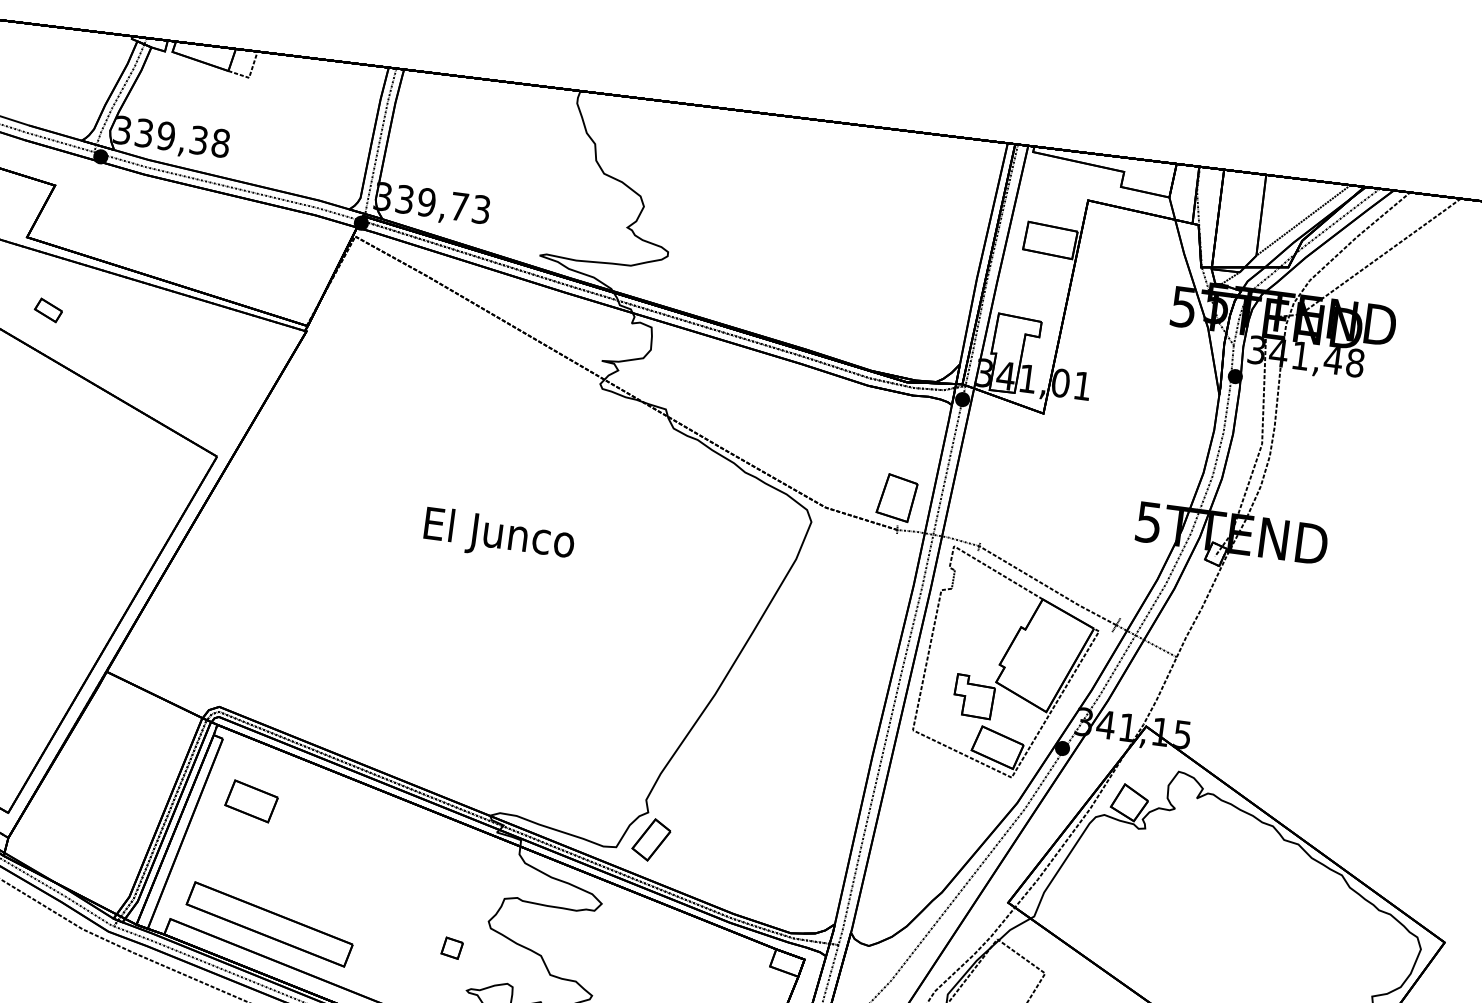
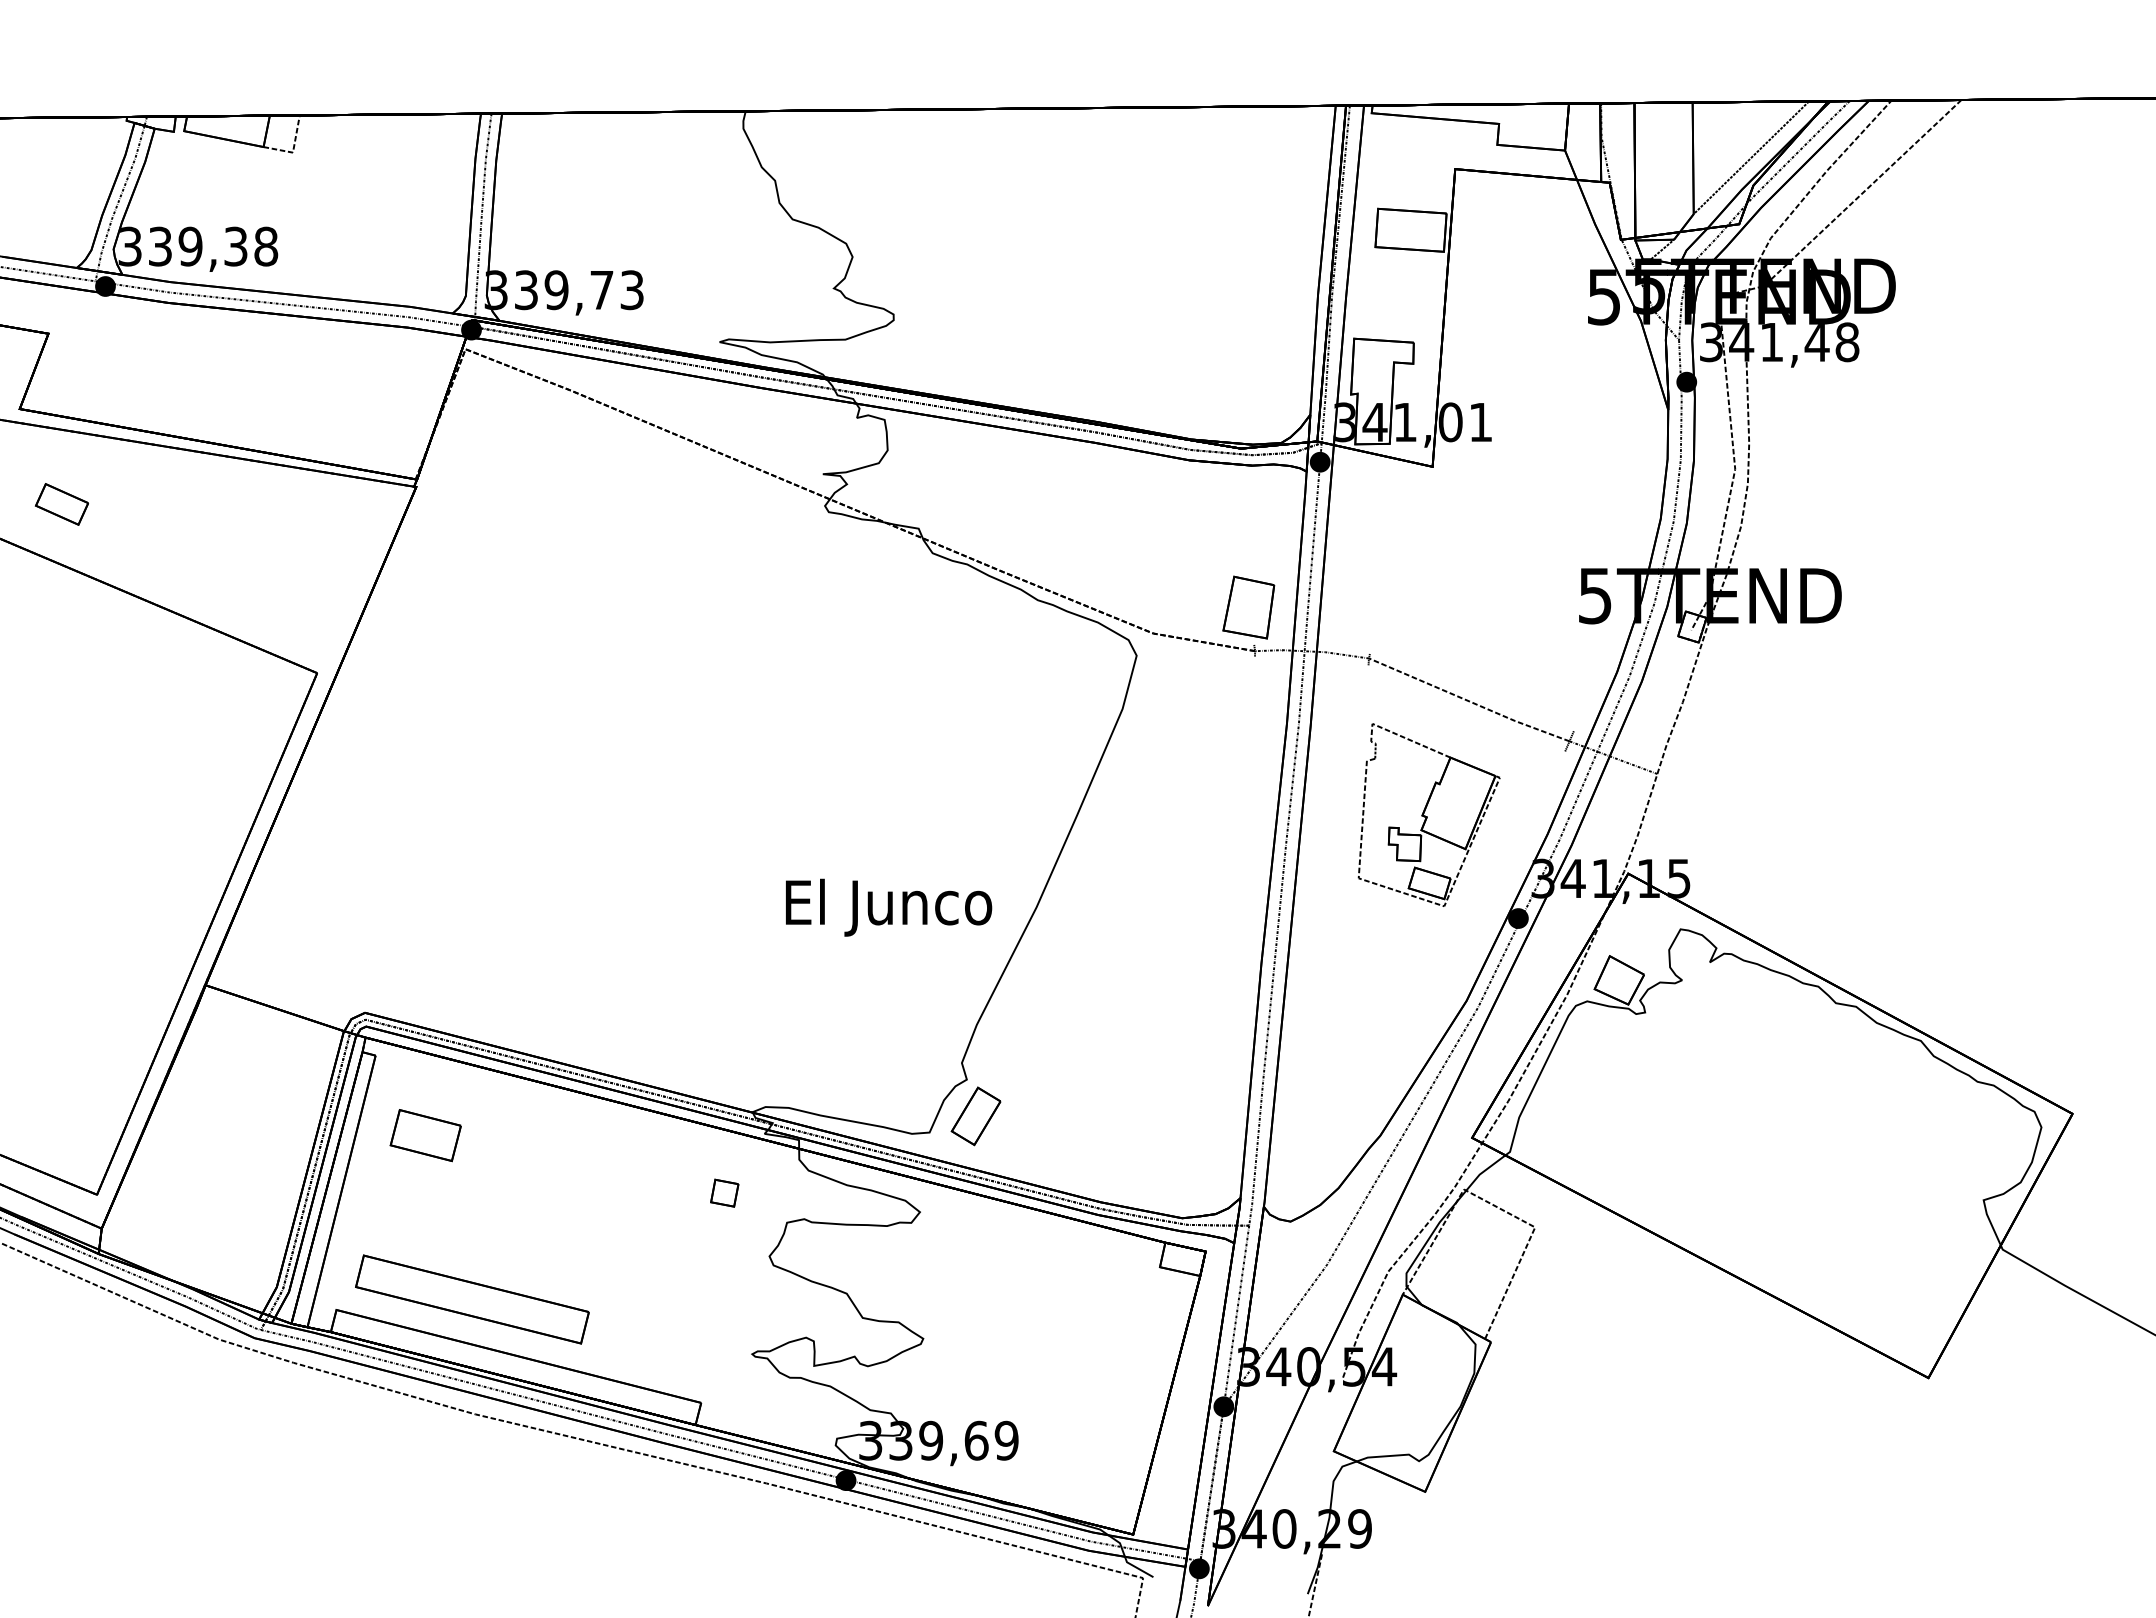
part: (48, 310) -> (61, 504), size x1.4
text: (499, 536) -> (889, 907), moved
part: (1007, 664) -> (1428, 814), size x0.6
part: (452, 947) -> (724, 1192), moved

